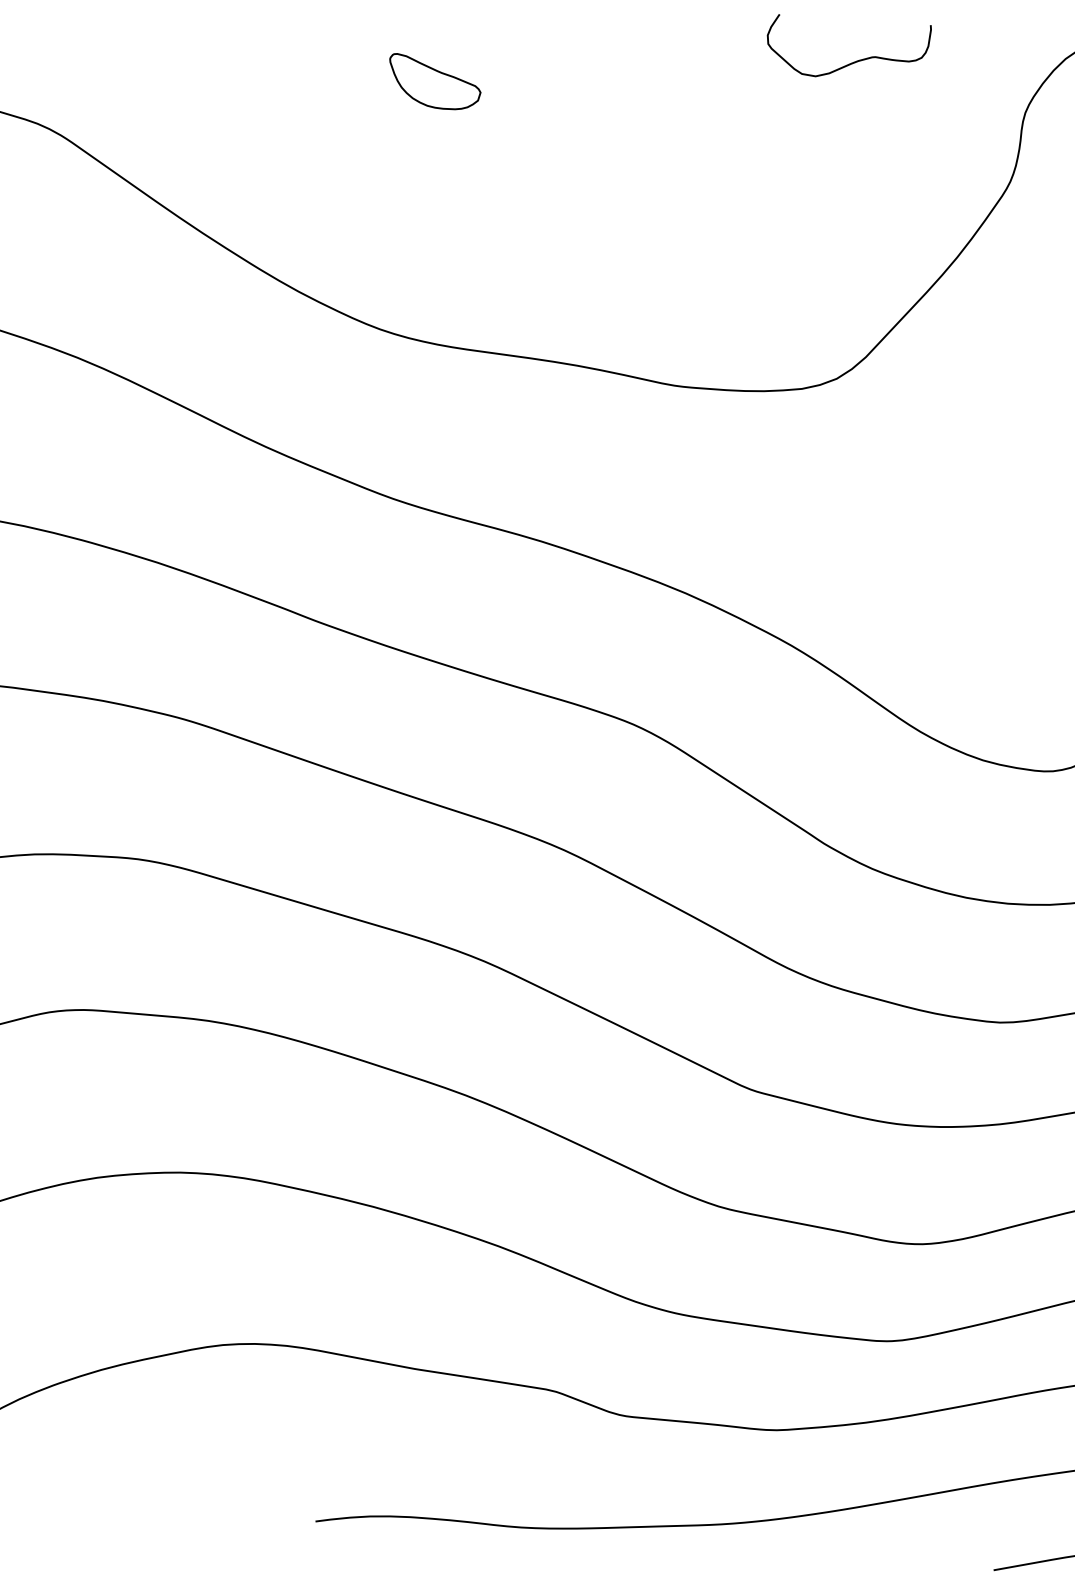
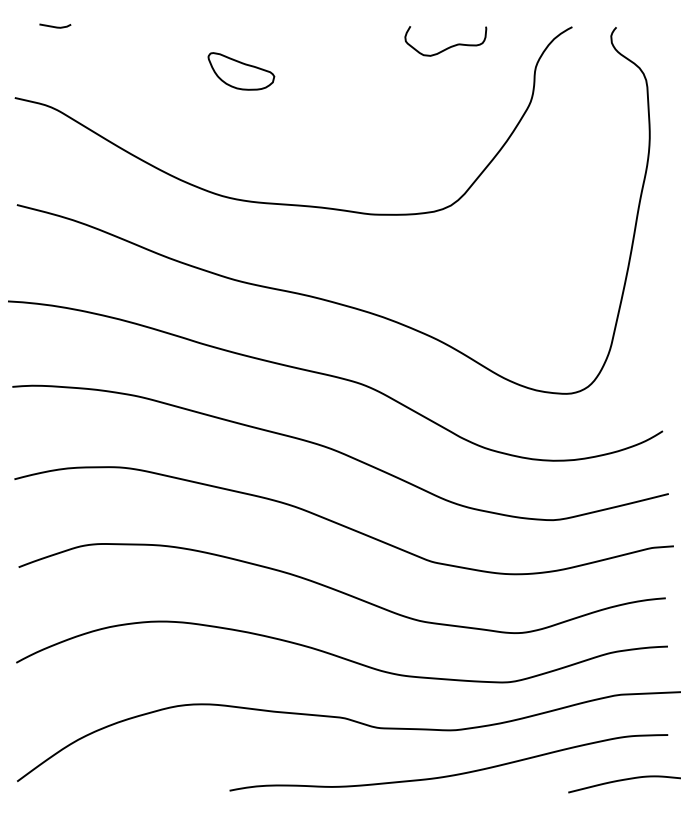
part: (435, 82) -> (241, 71), size x1.43

